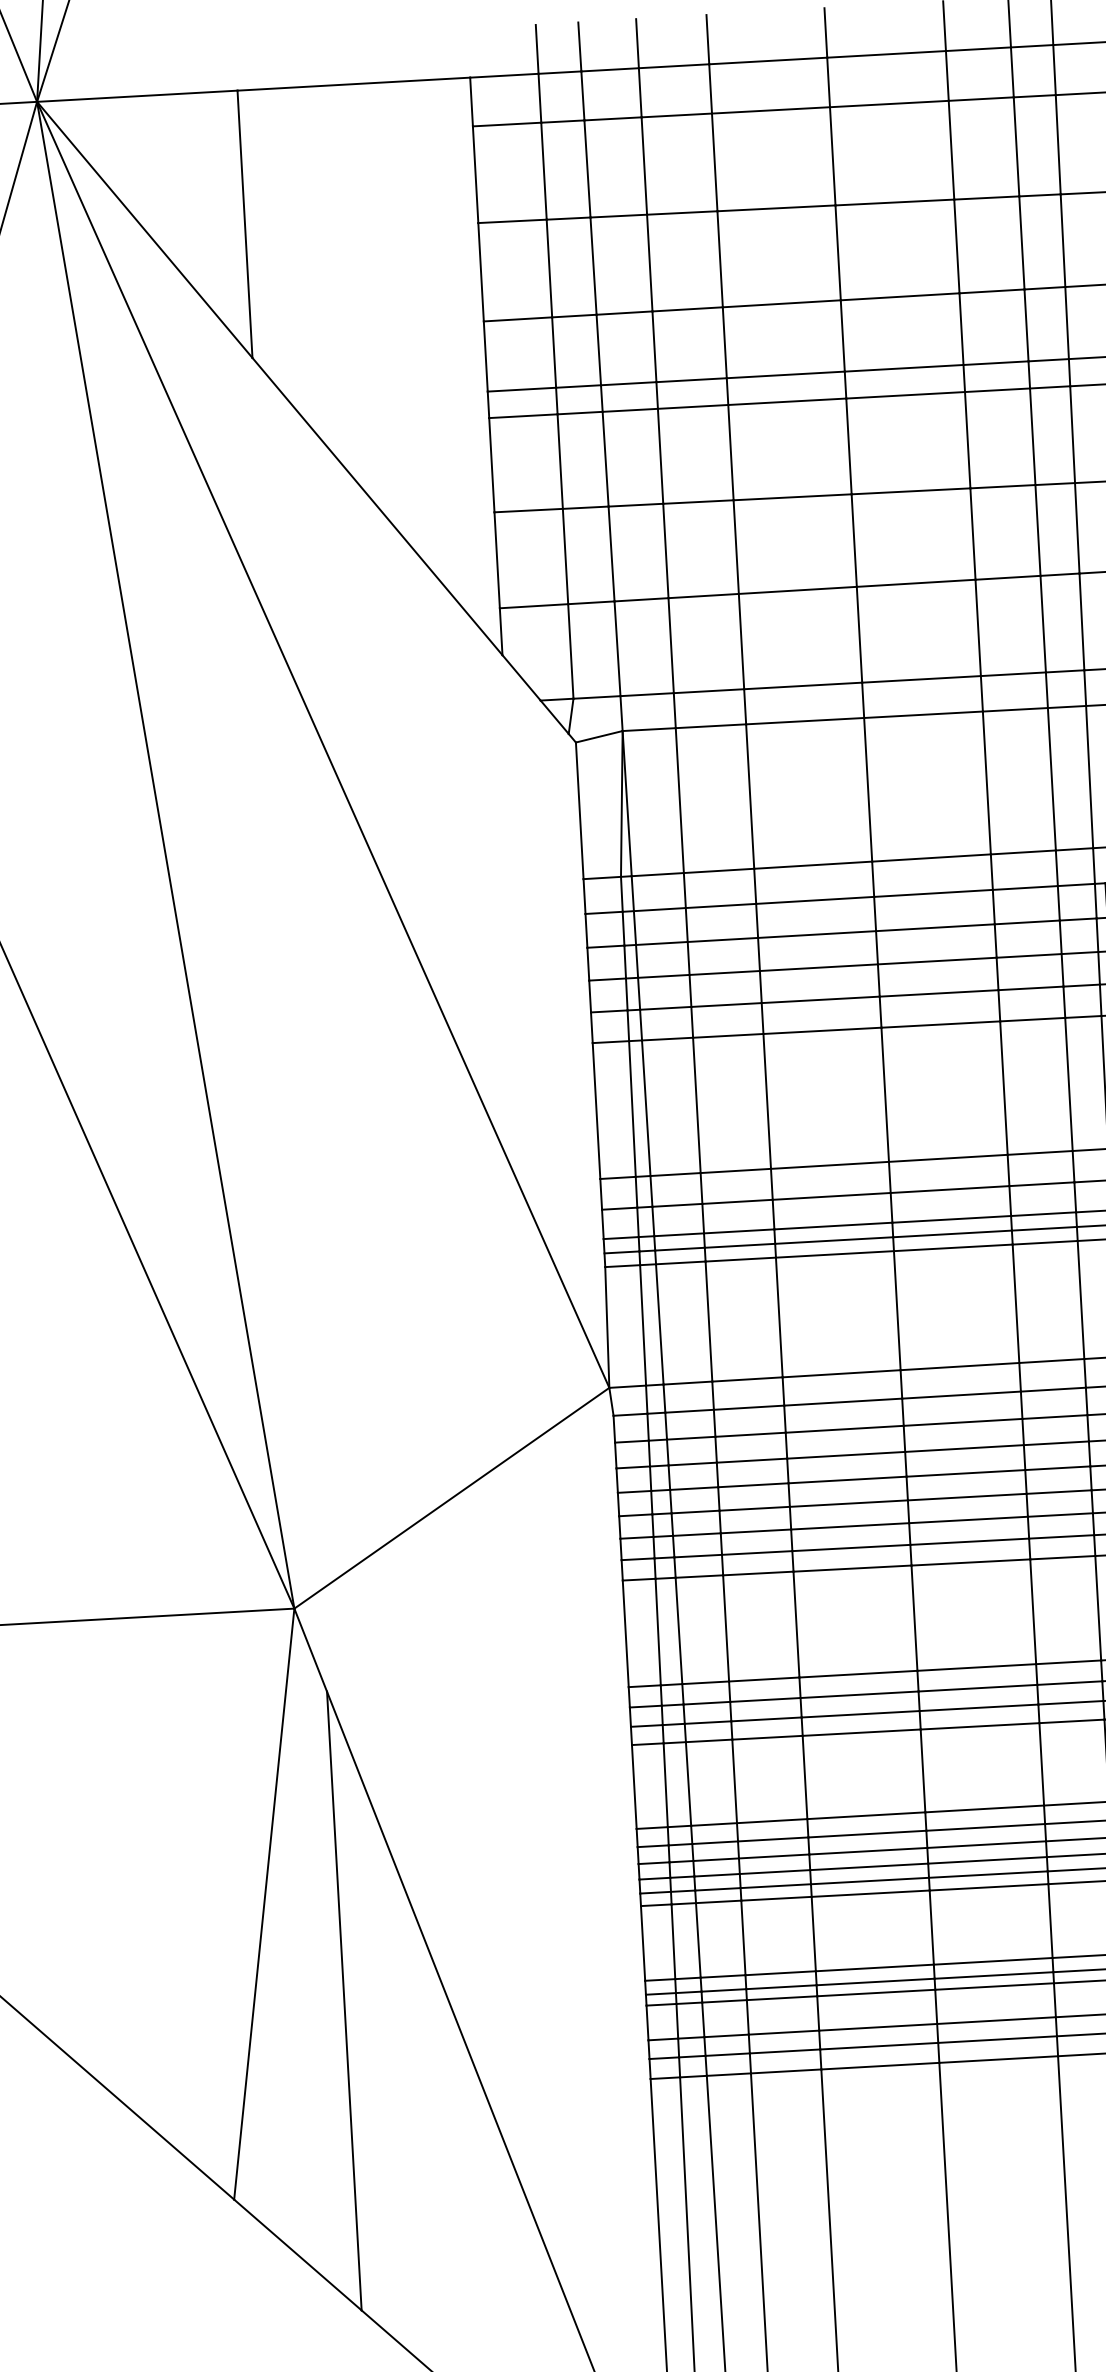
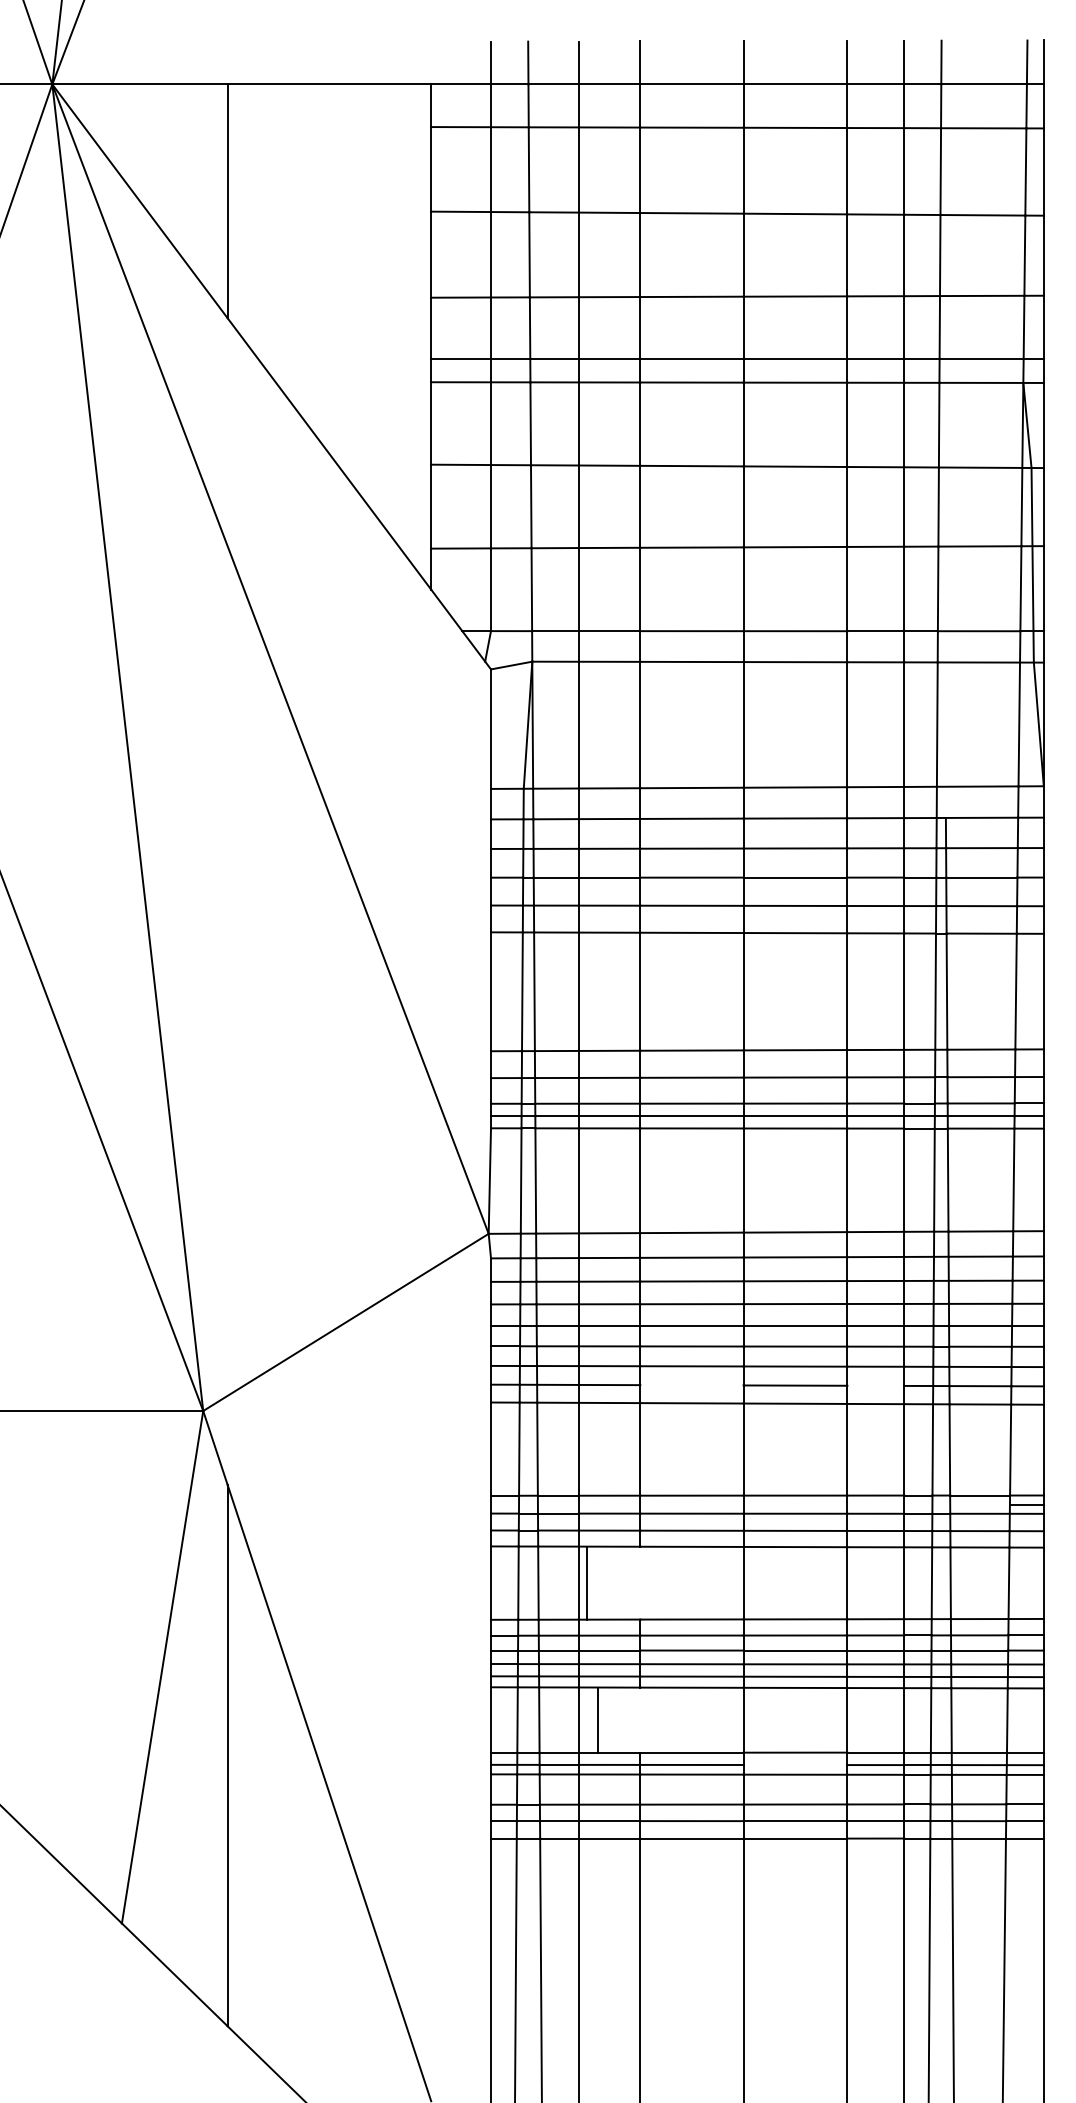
line: (1061, 1536) -> (875, 1385), removed
line: (850, 1548) -> (691, 1385), removed
line: (805, 1776) -> (587, 1582), moved
line: (813, 1933) -> (598, 1719), moved
line: (993, 1974) -> (795, 1764), removed

